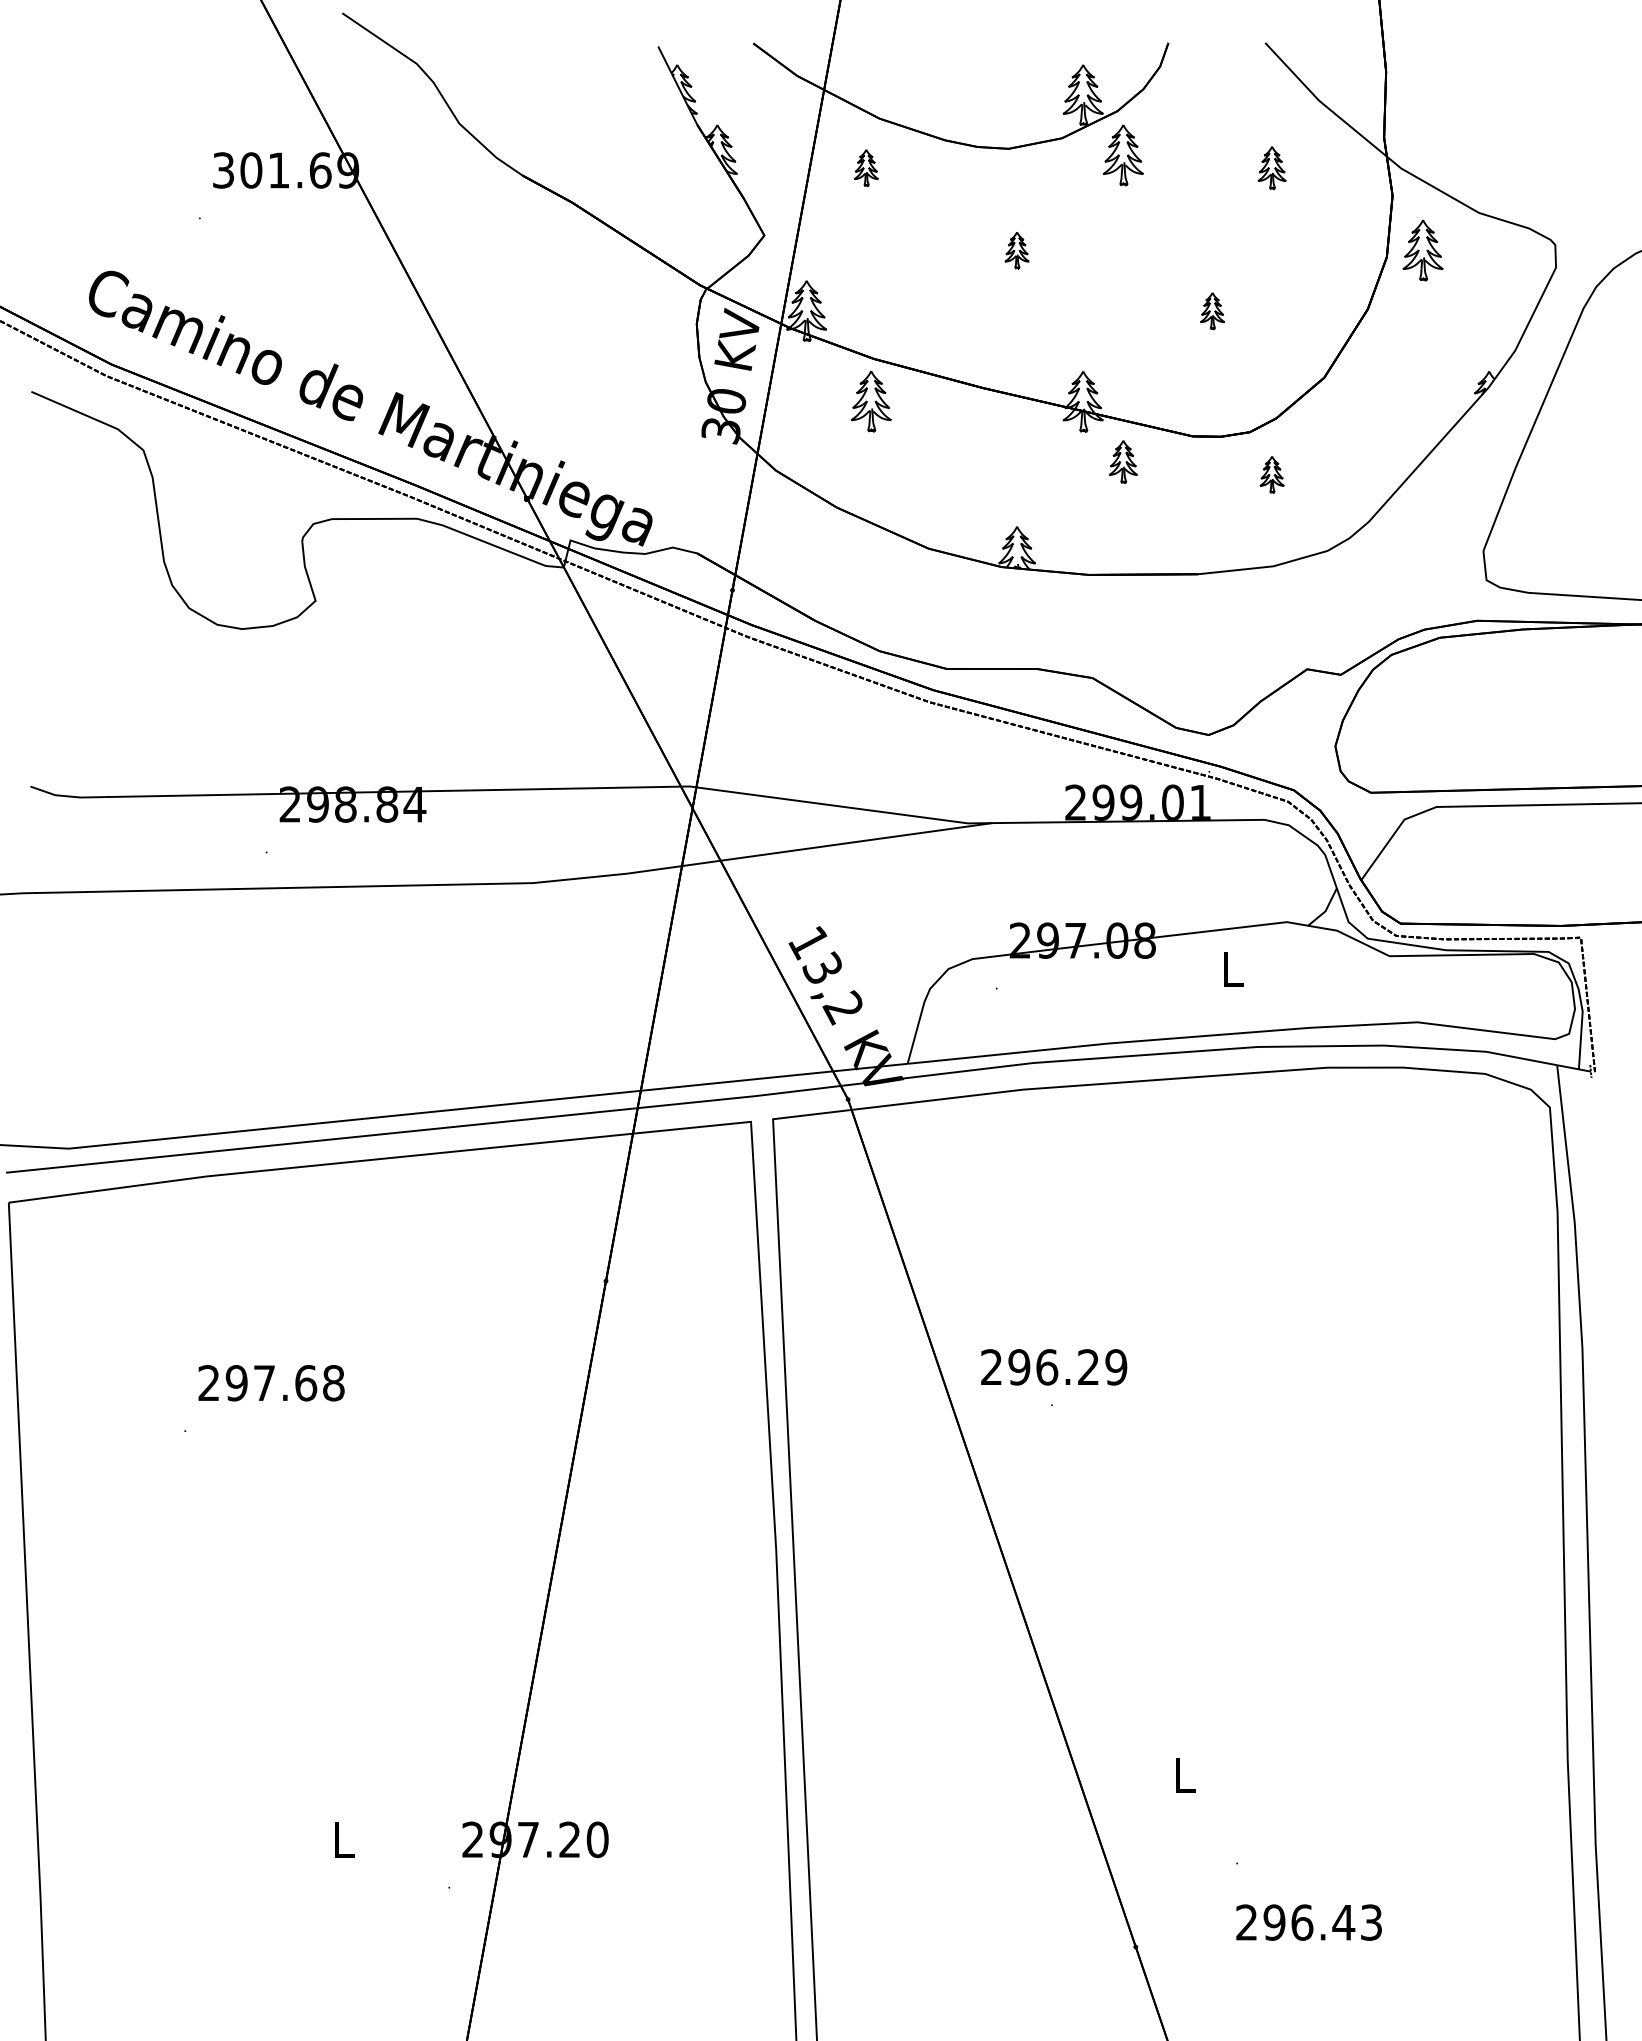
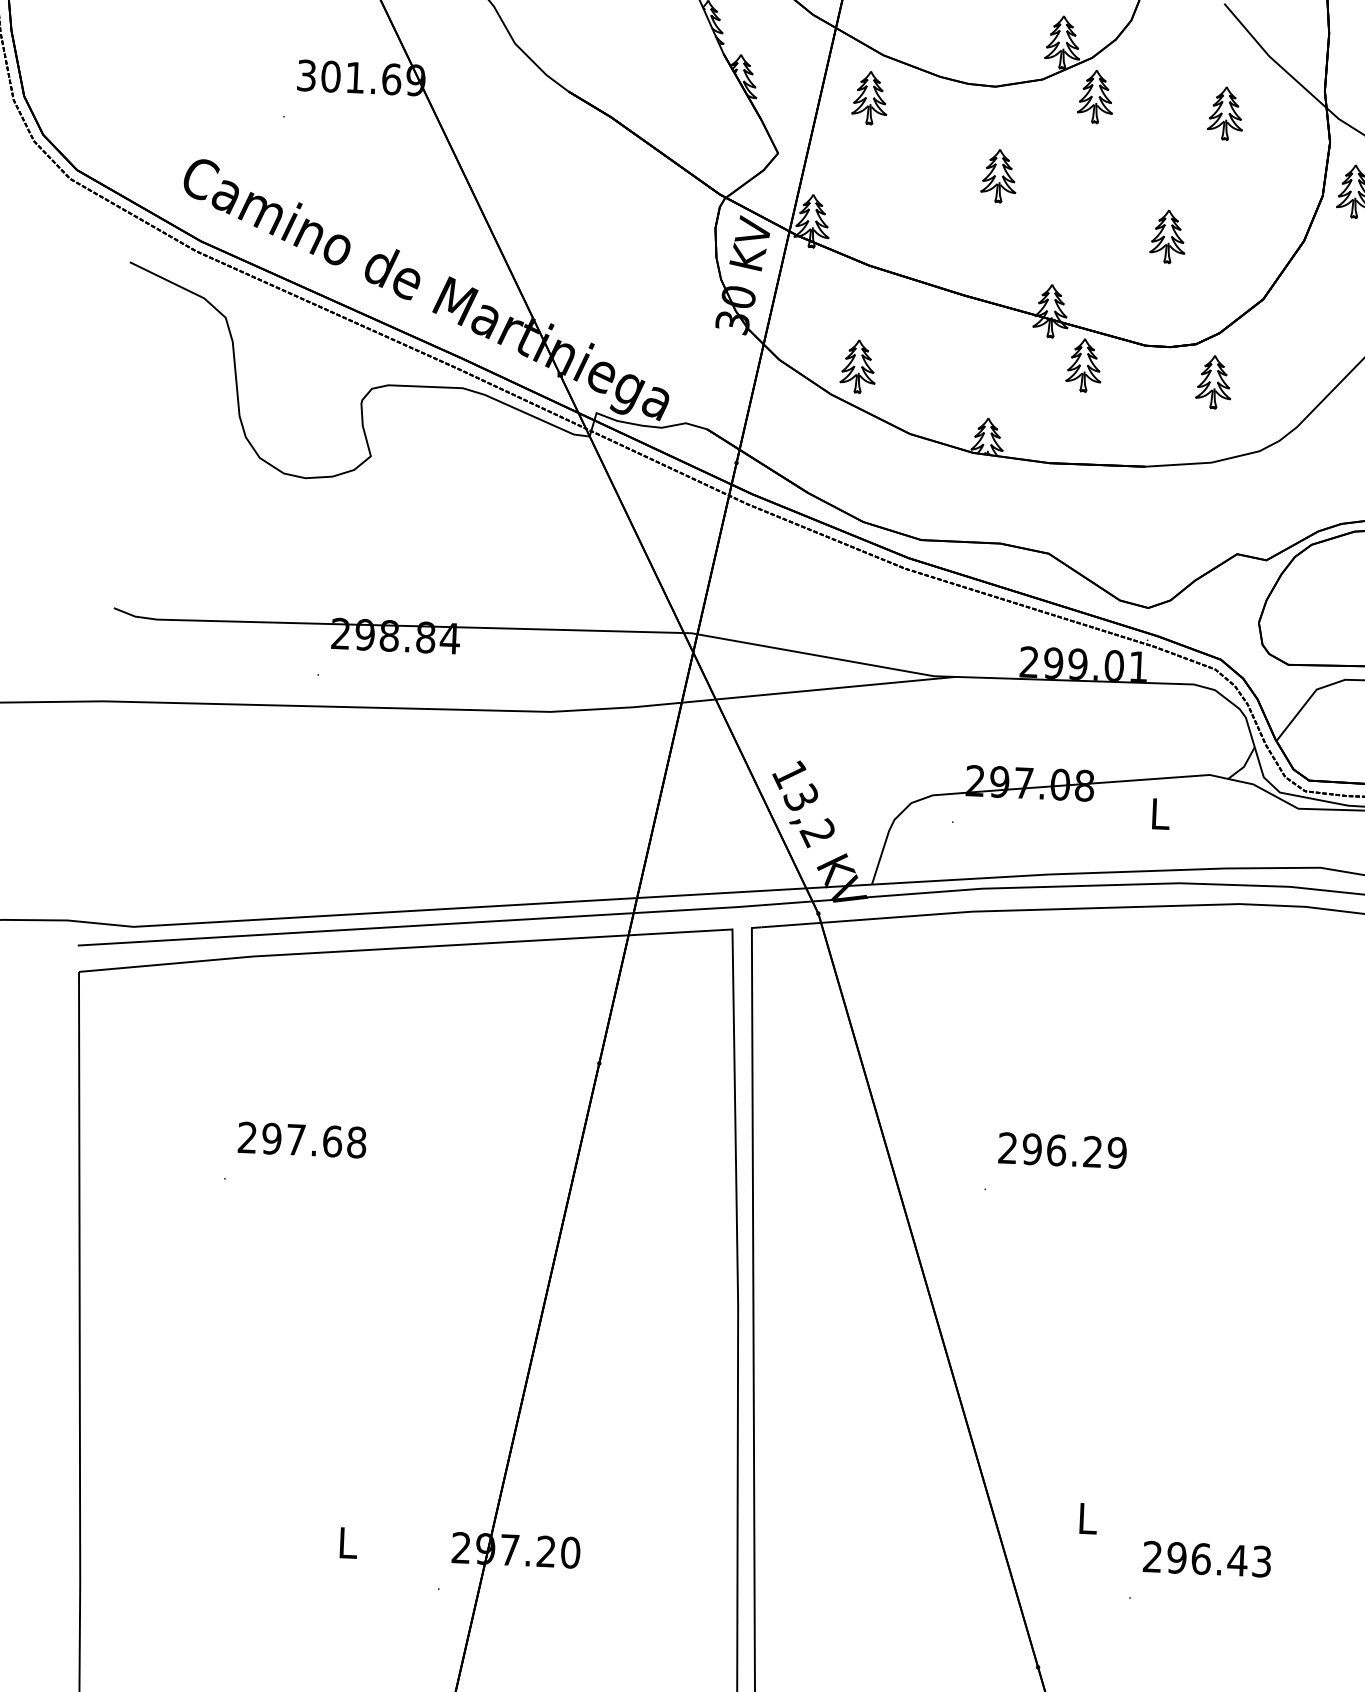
part: (866, 167) -> (870, 97), size x1.67
part: (1271, 167) -> (1225, 113), size x1.43
part: (1016, 250) -> (998, 176), size x1.67
part: (1212, 310) -> (1167, 236), size x1.67
part: (870, 401) -> (857, 366), moved
part: (1123, 461) -> (1084, 365), size x1.43
part: (1271, 474) -> (1213, 382), size x1.67
text: (1054, 1367) -> (1062, 1150), moved
text: (1308, 1922) -> (1206, 1559), moved

